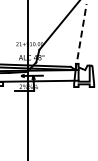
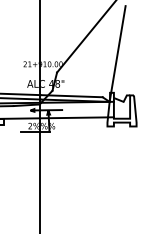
line: (81, 36) -> (118, 53), dashed -> solid

